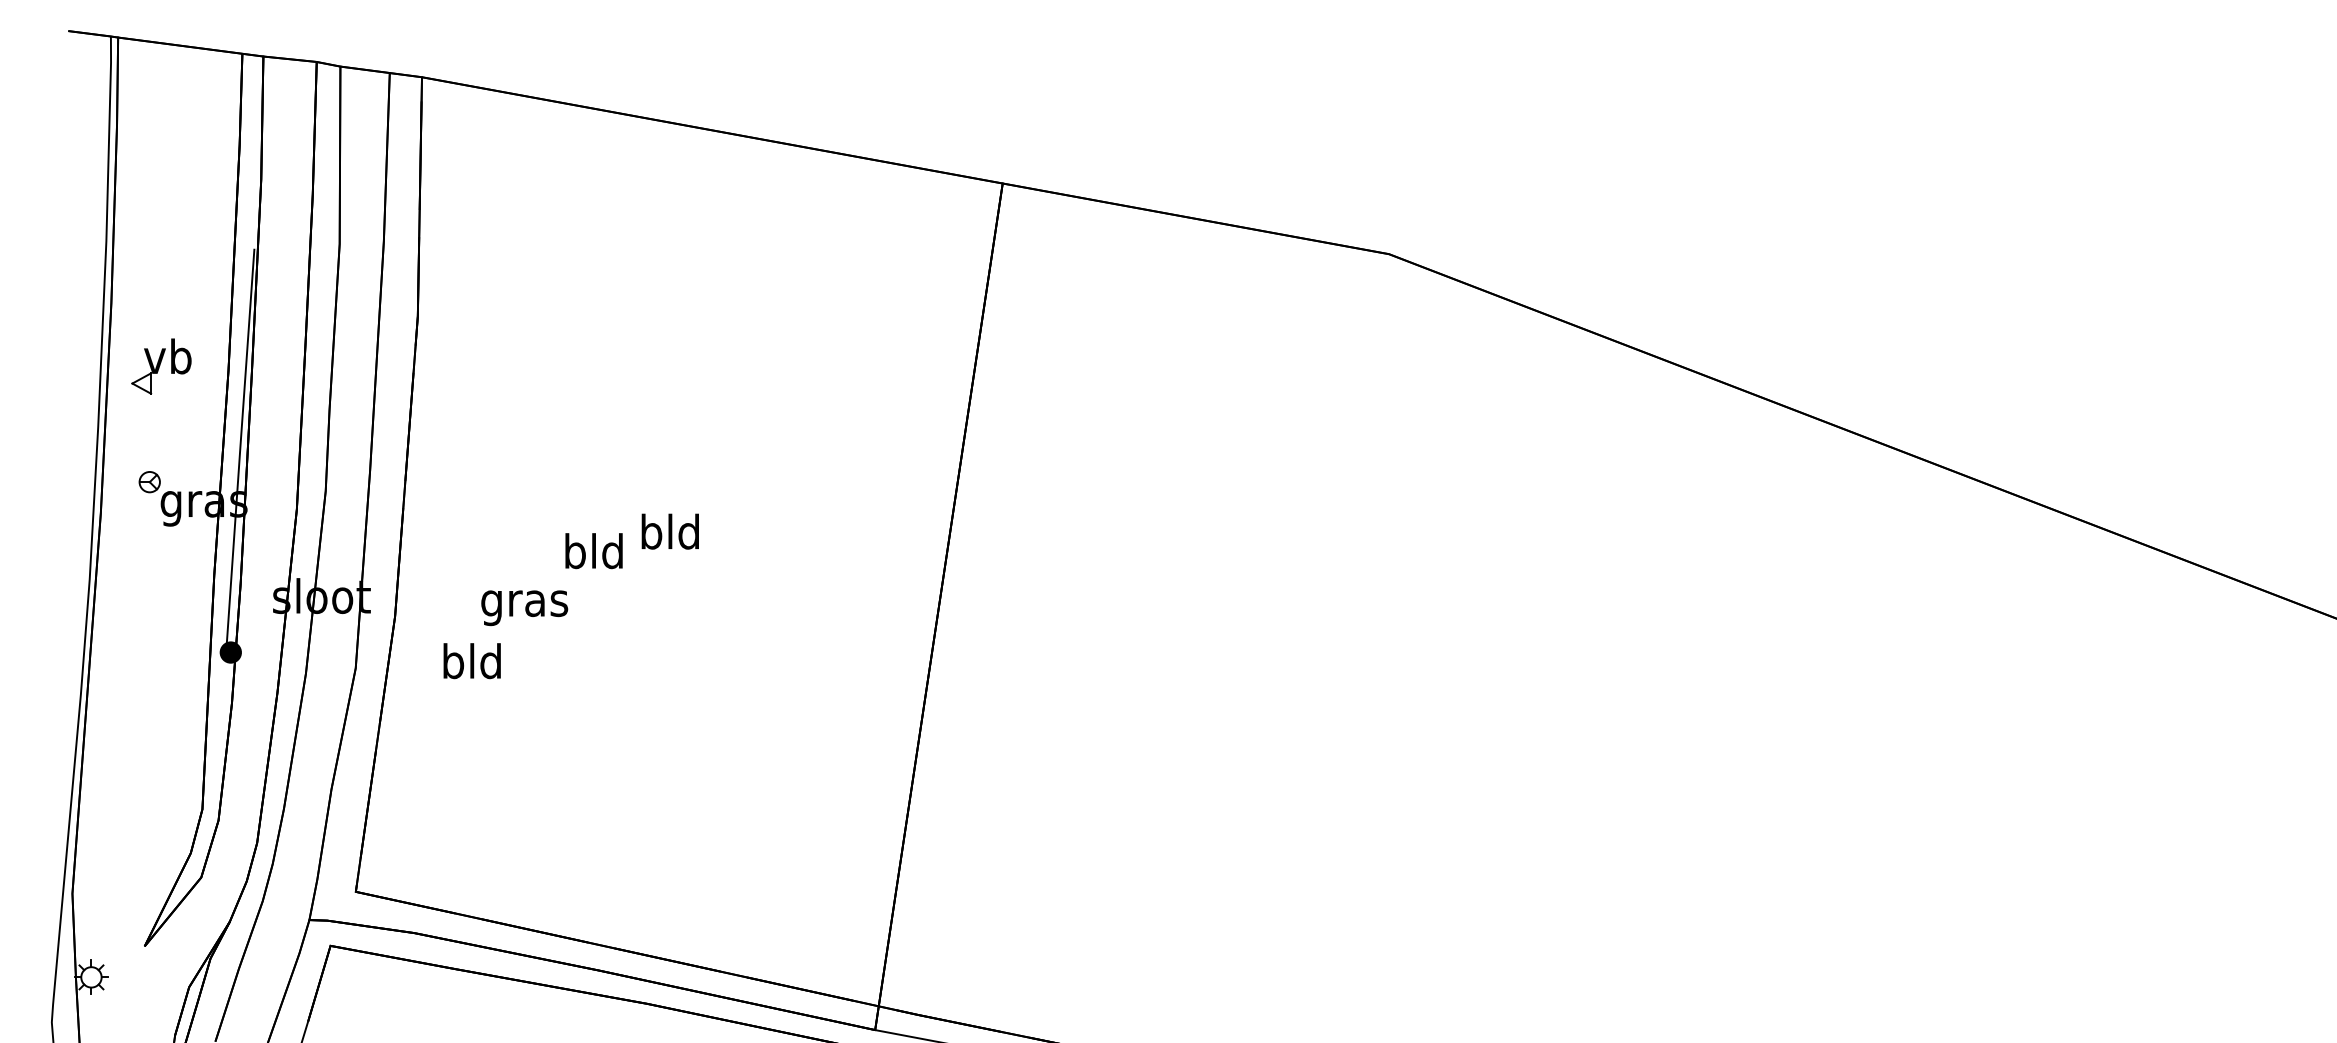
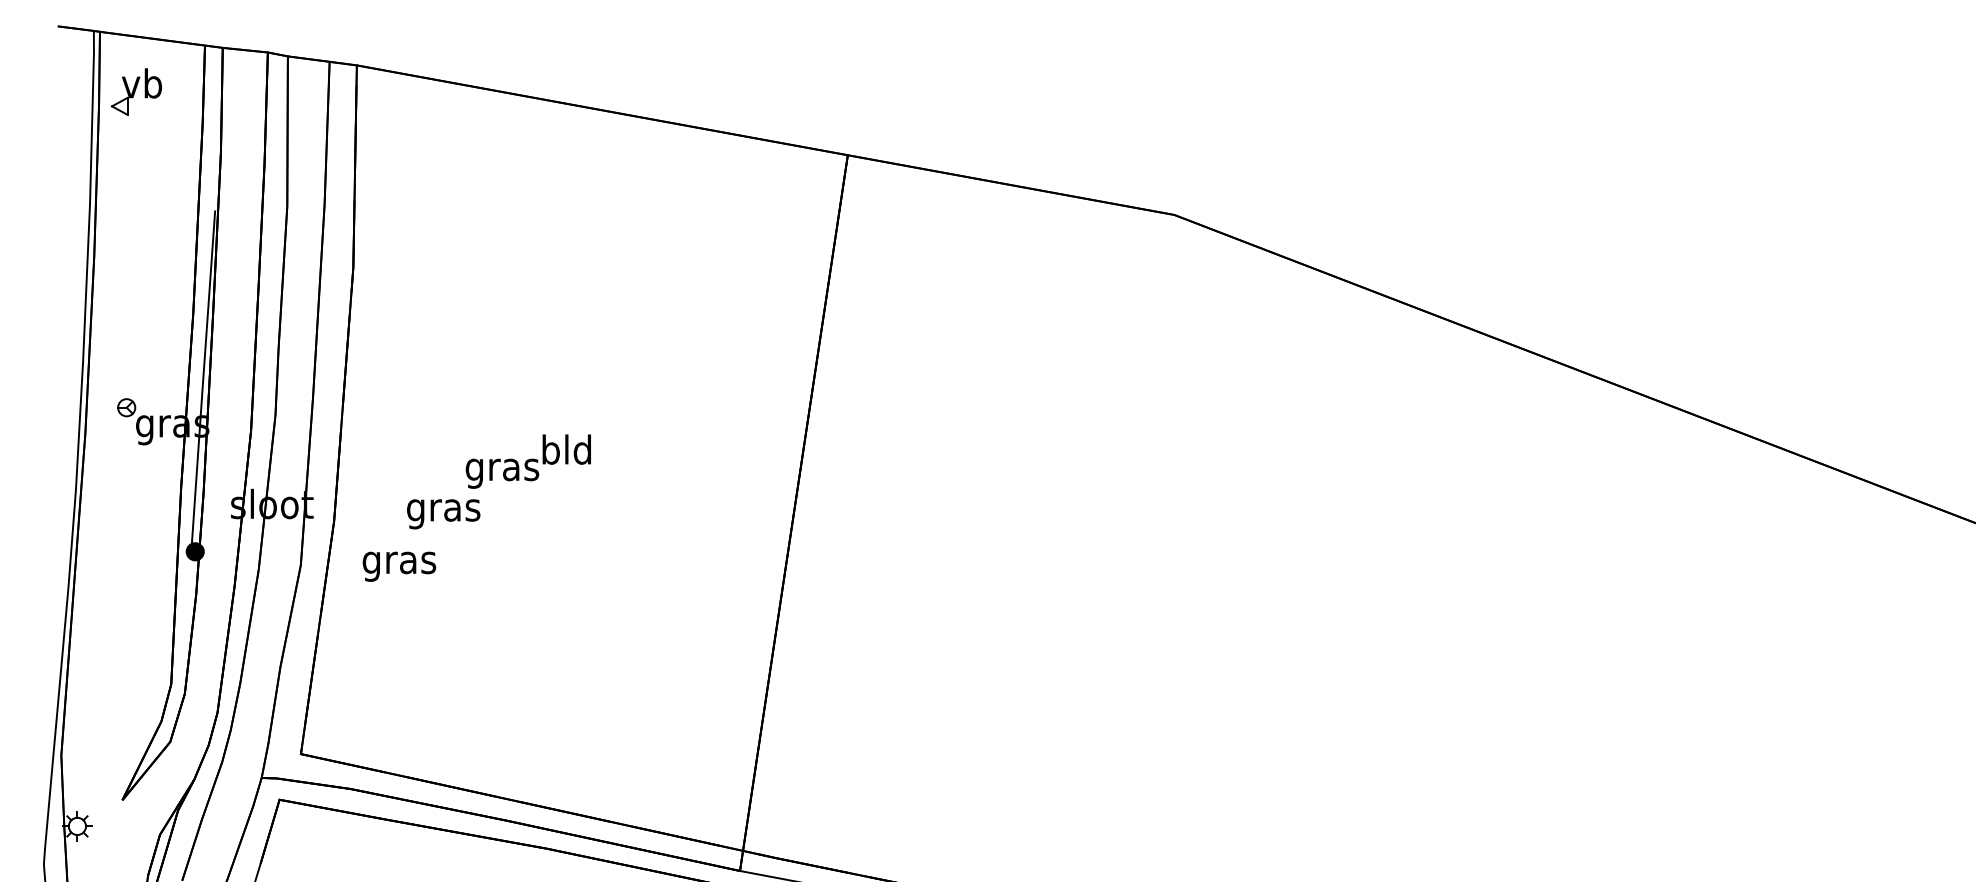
part: (161, 365) -> (136, 91), moved
text: (594, 555) -> (502, 469), bld -> gras
text: (472, 665) -> (399, 562), bld -> gras

